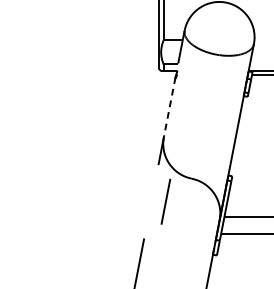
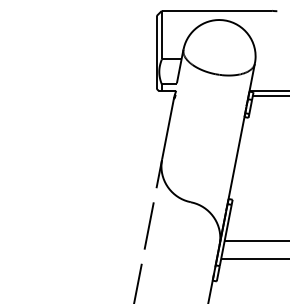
line: (170, 107) -> (168, 128), dashed -> solid
line: (165, 201) -> (148, 225), moved

